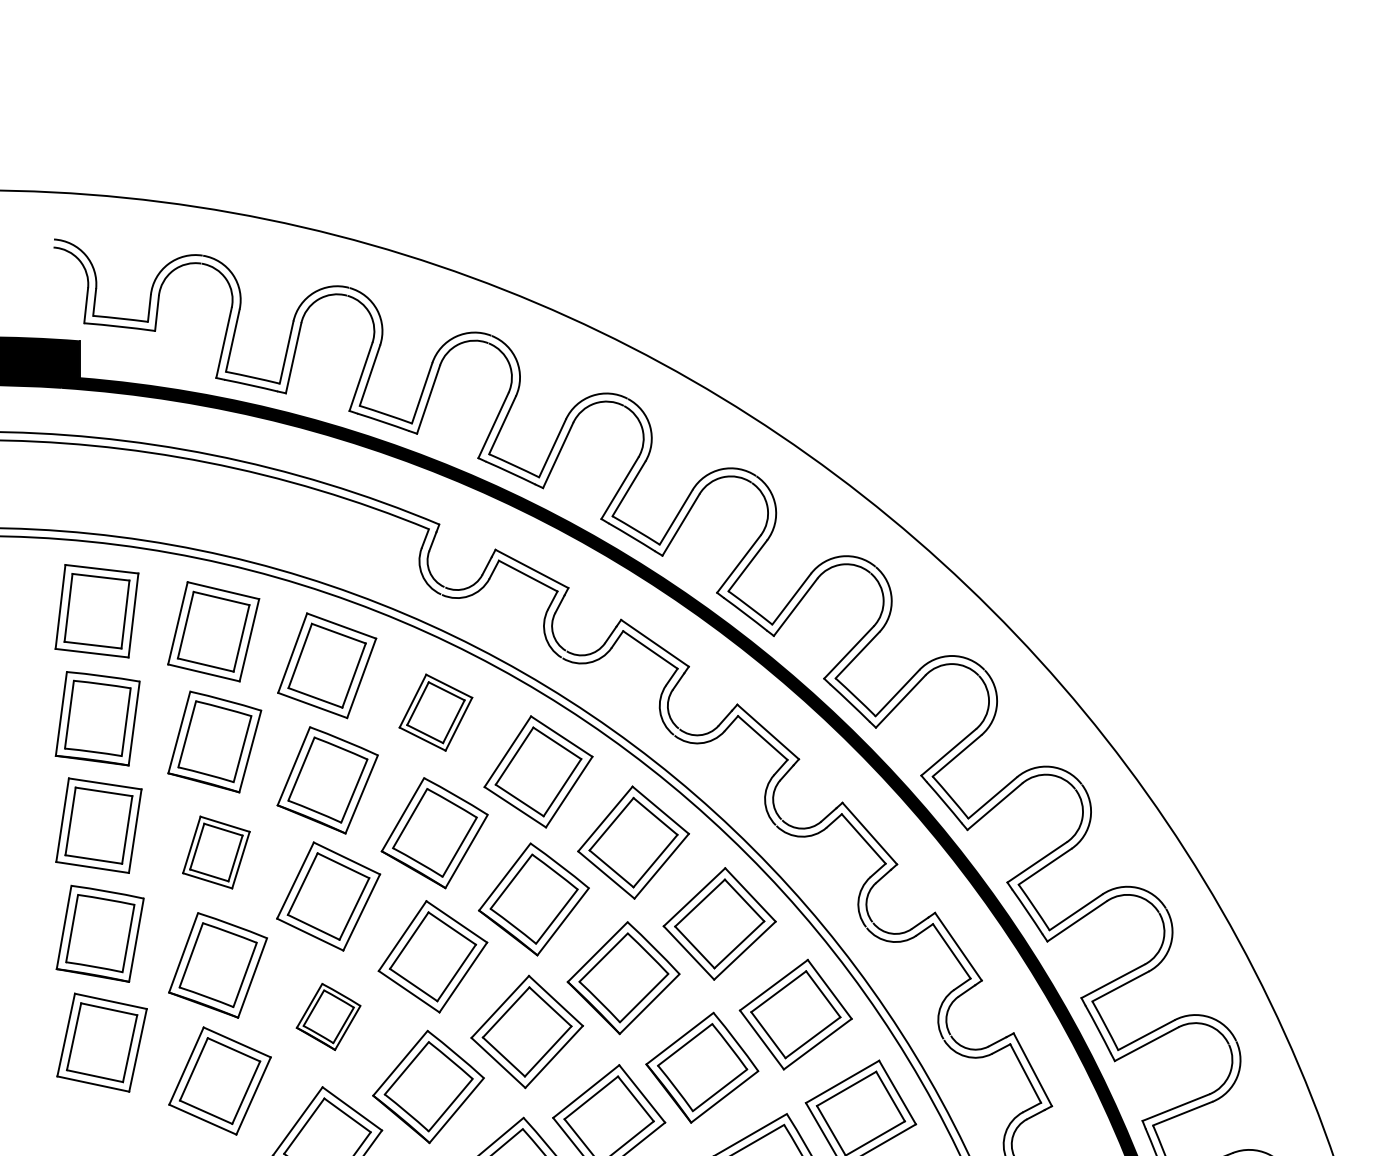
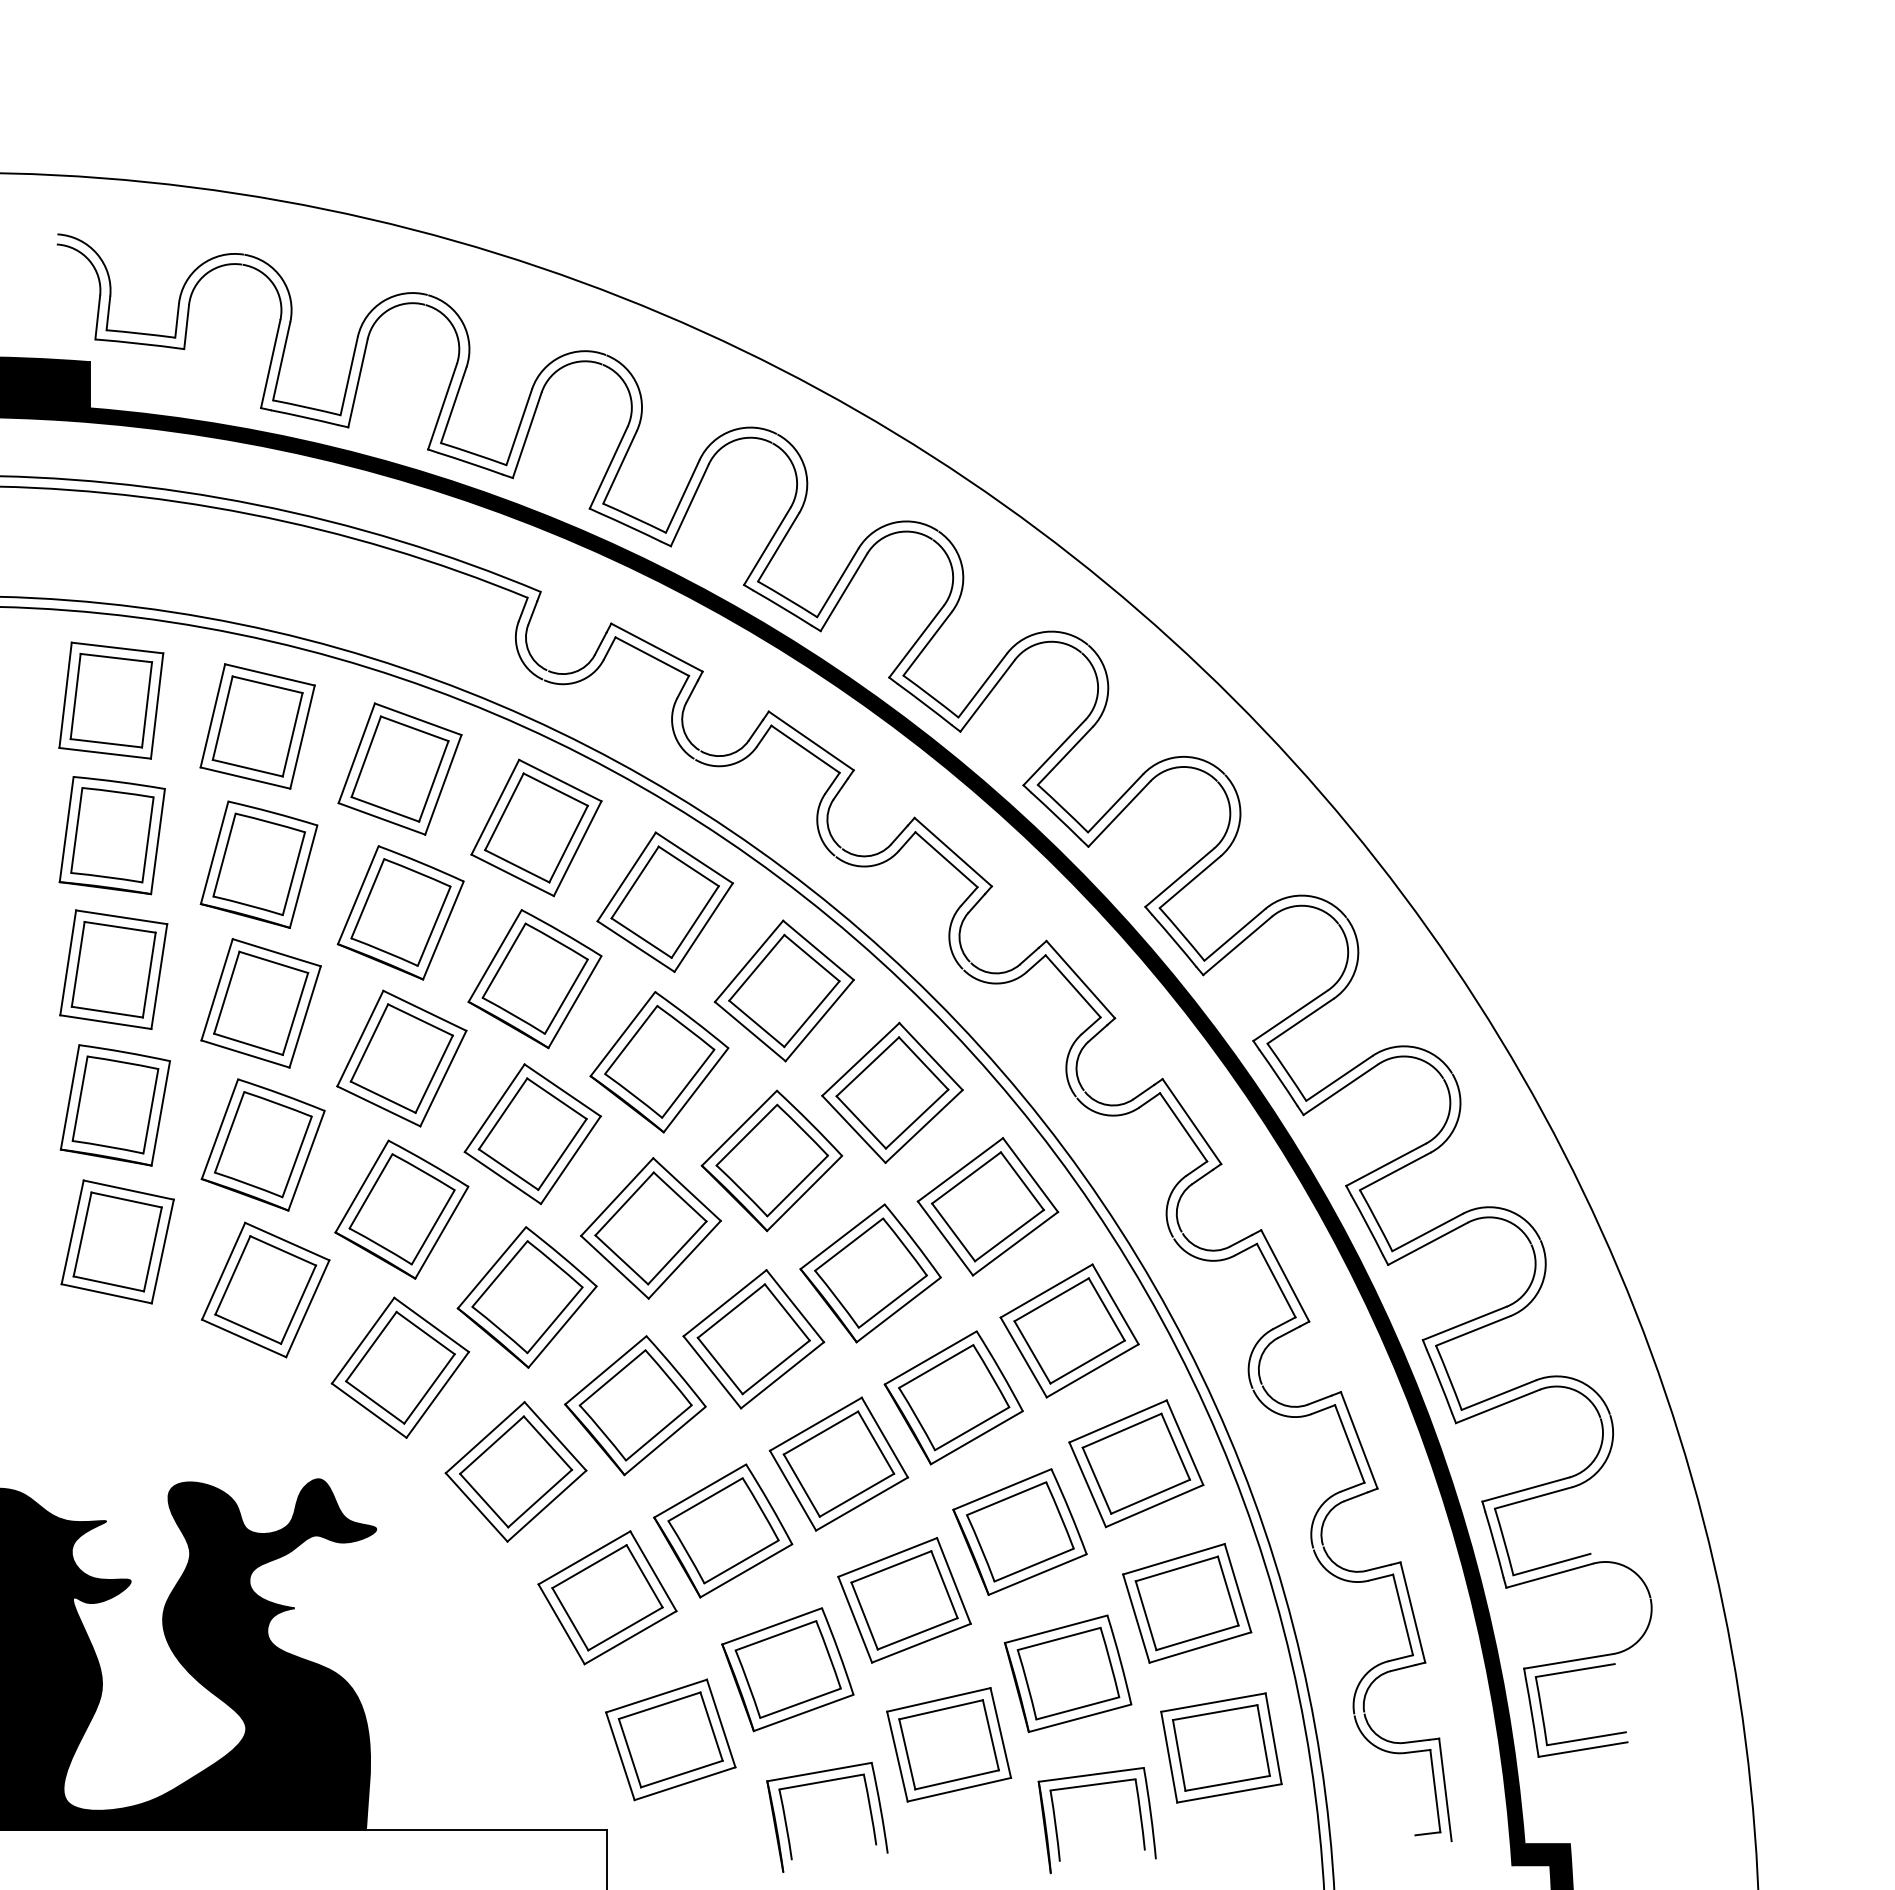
part: (435, 712) -> (536, 827), size x1.43
part: (215, 852) -> (260, 1003), size x1.43
part: (328, 1016) -> (401, 1209), size x1.67

